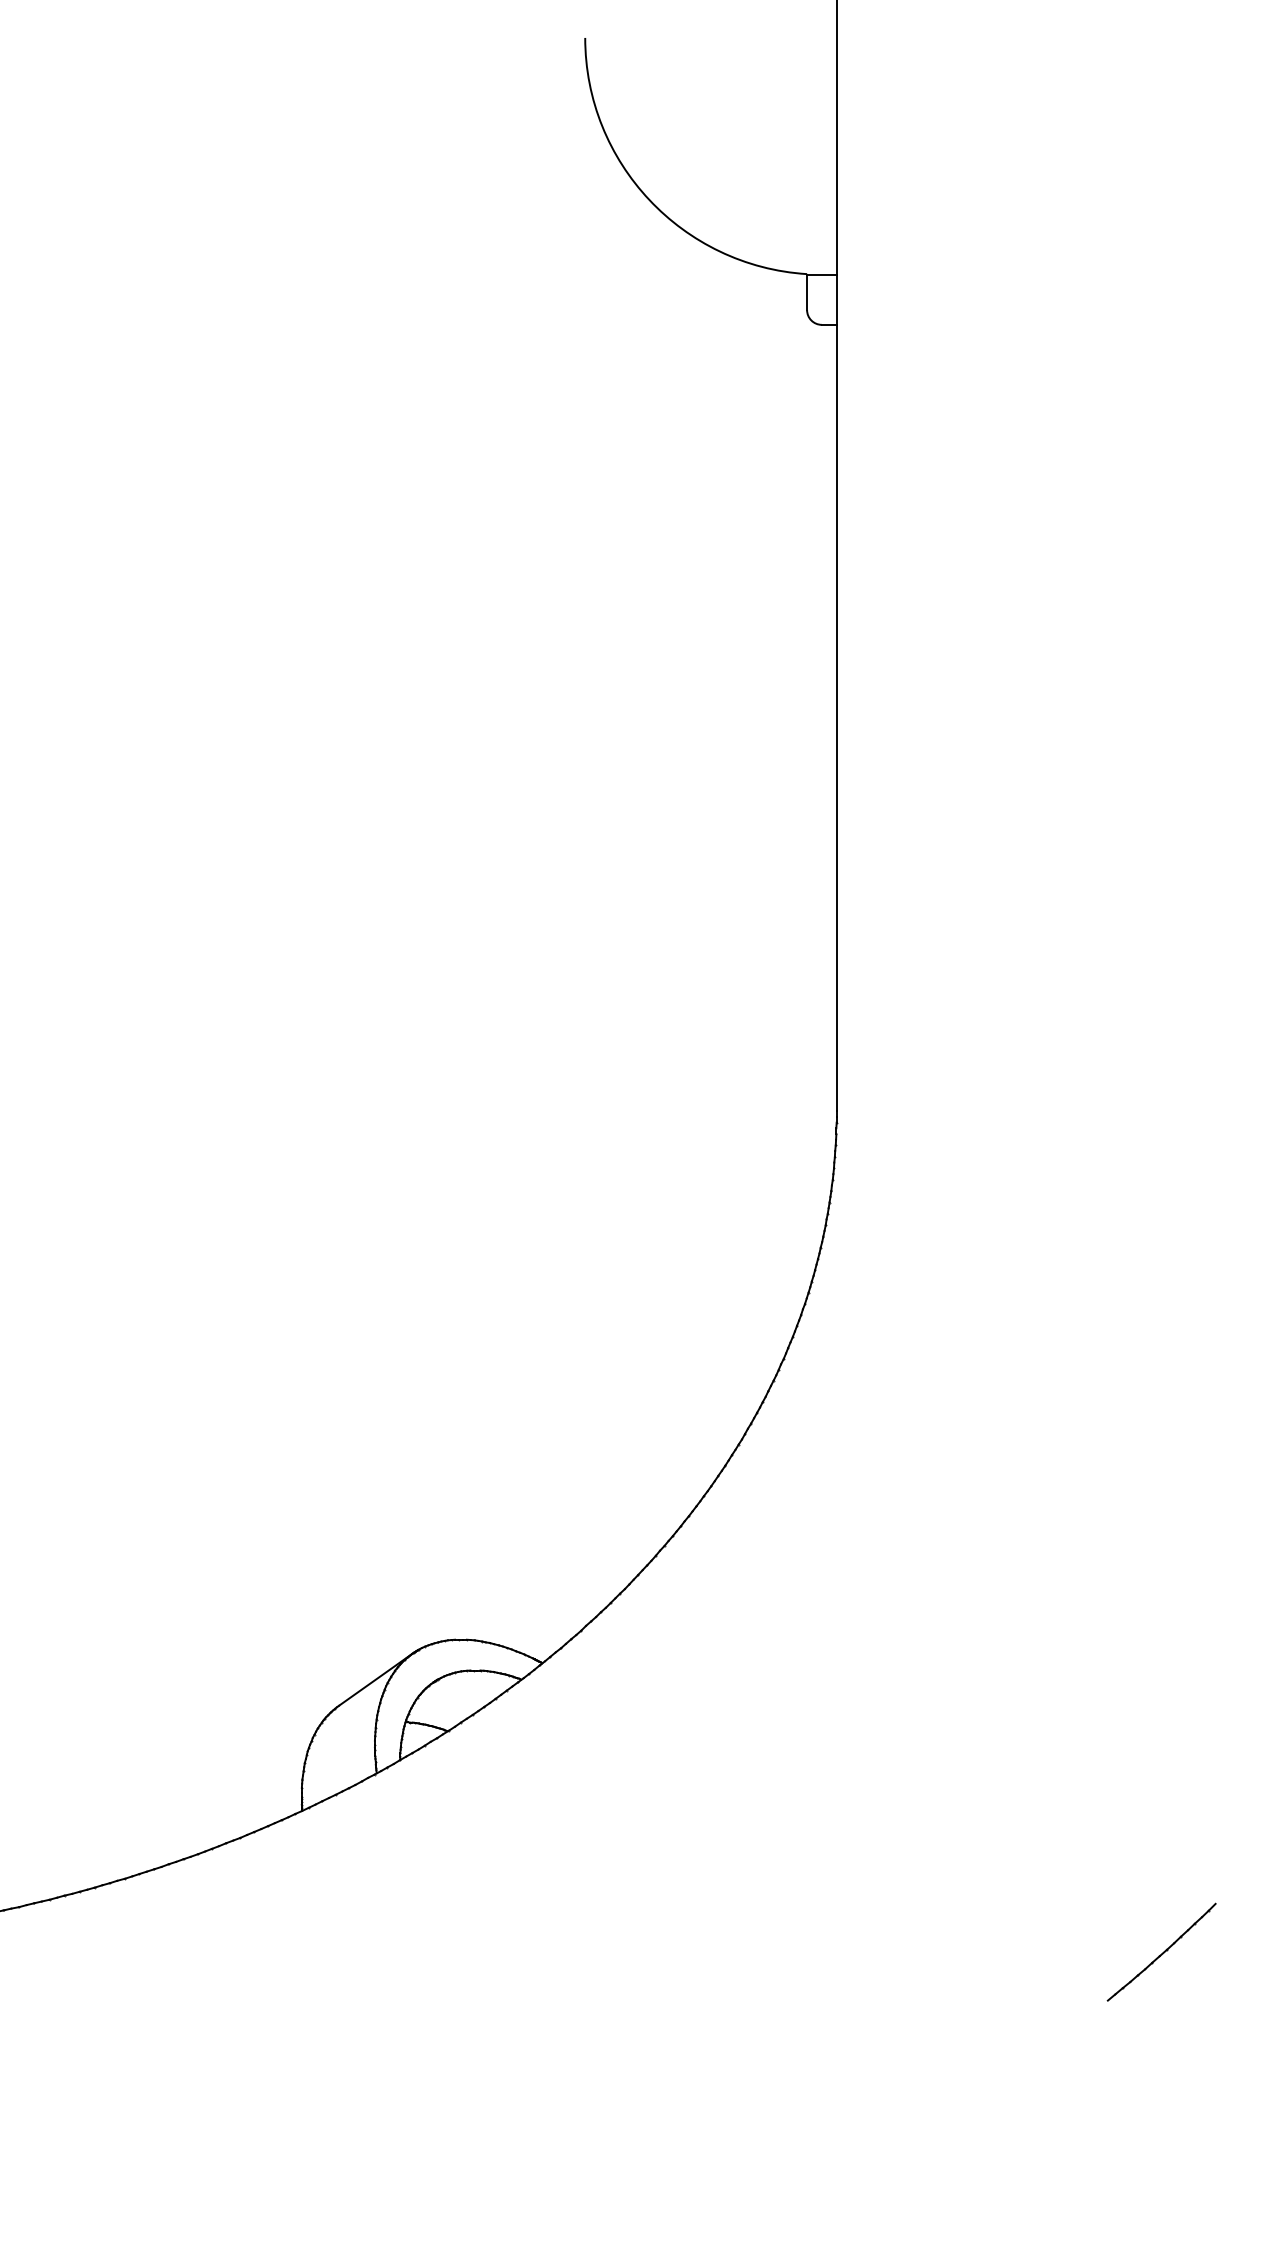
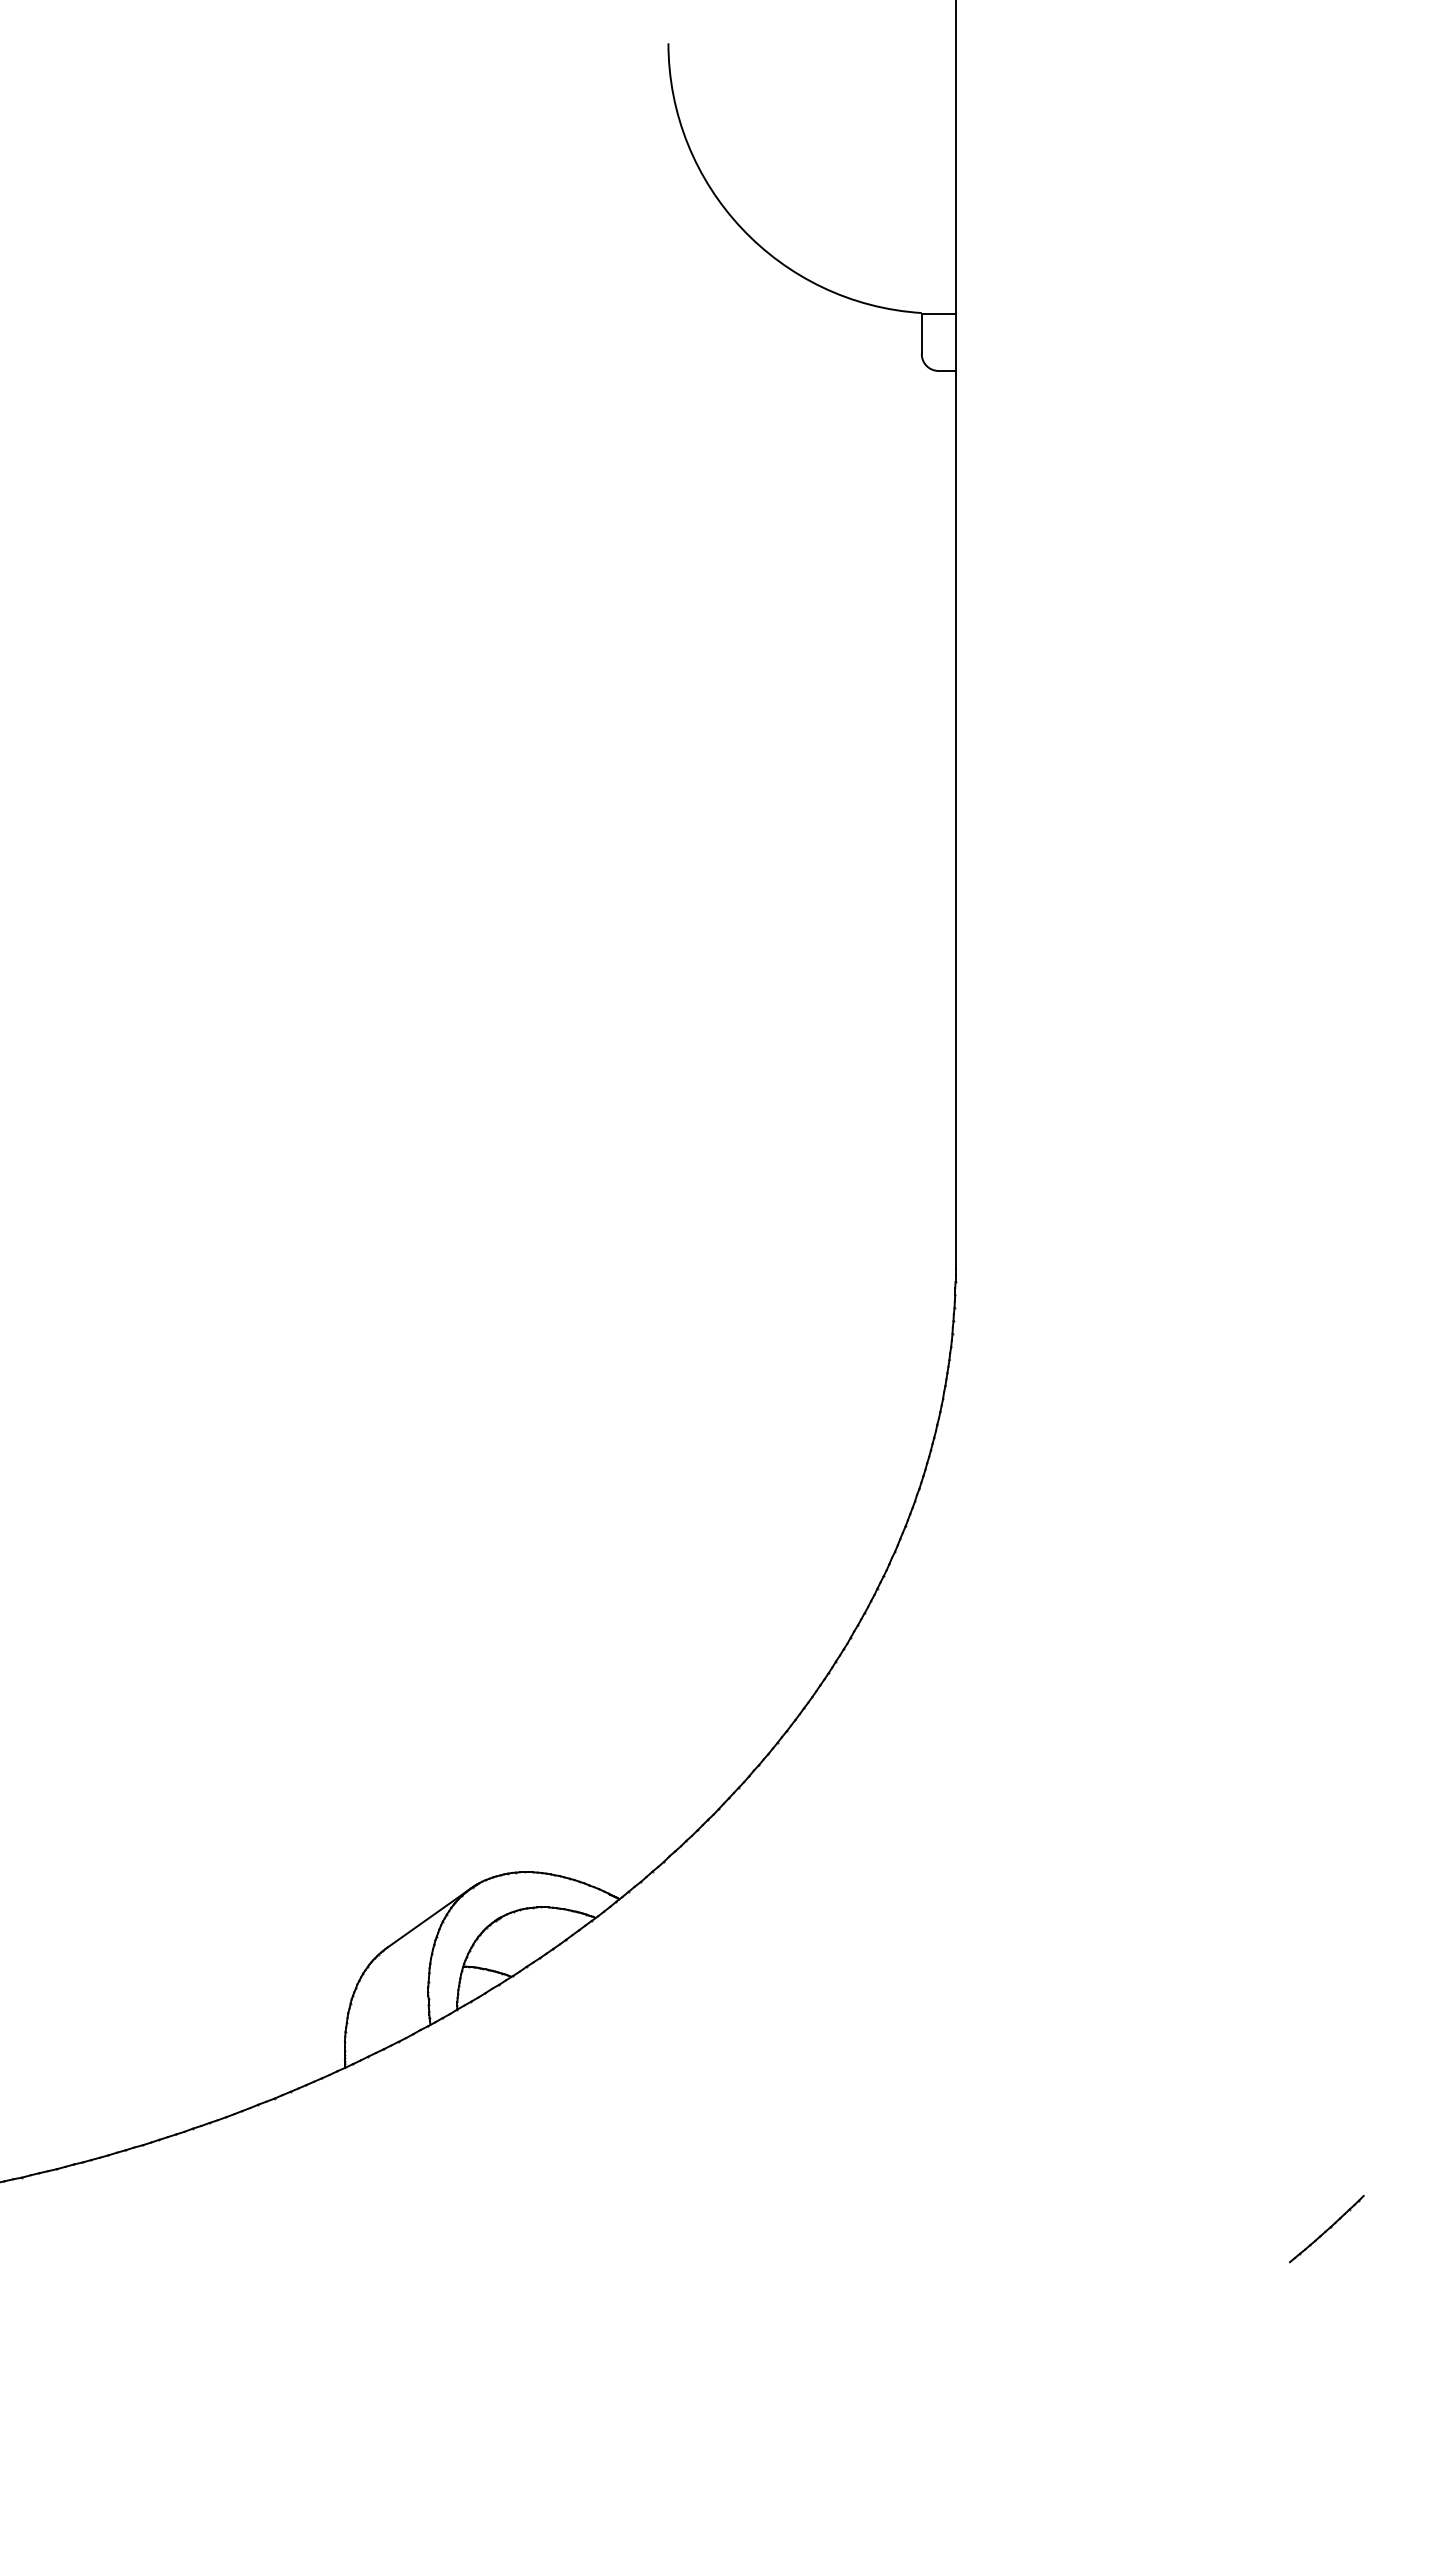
part: (1161, 1951) -> (1326, 2228), size x0.6

